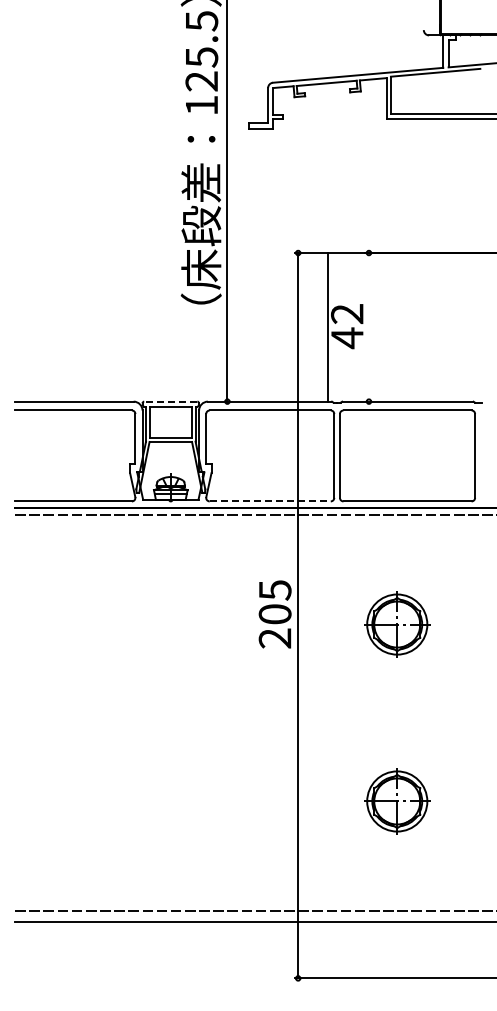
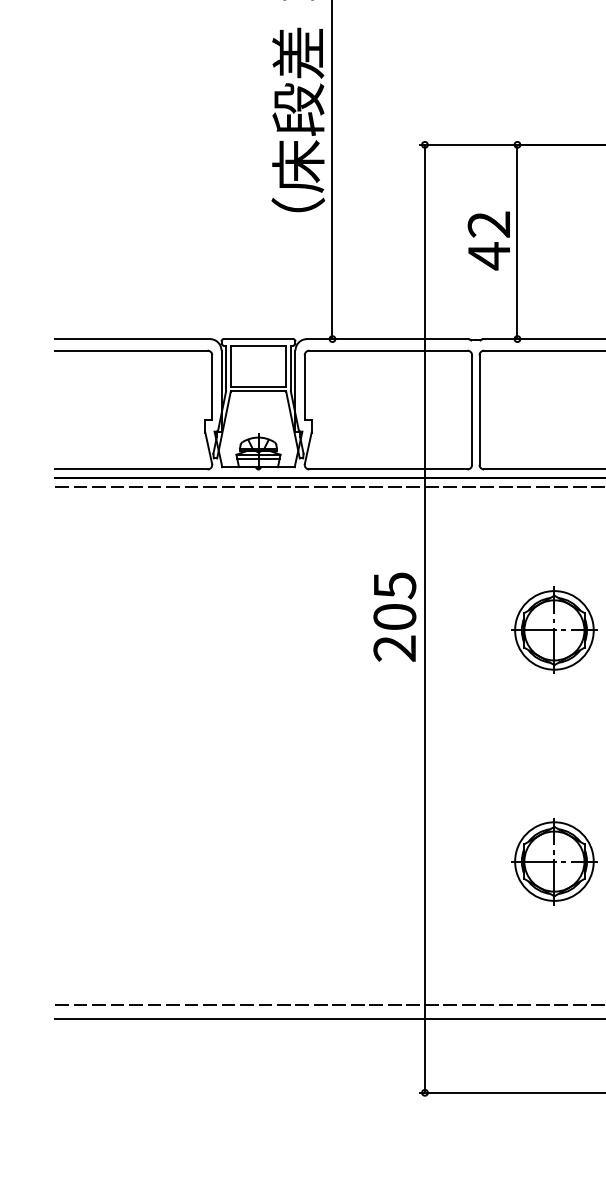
line: (327, 327) -> (516, 242), moved
line: (170, 401) -> (258, 338), dashed -> solid
line: (270, 501) -> (388, 469), dashed -> solid

